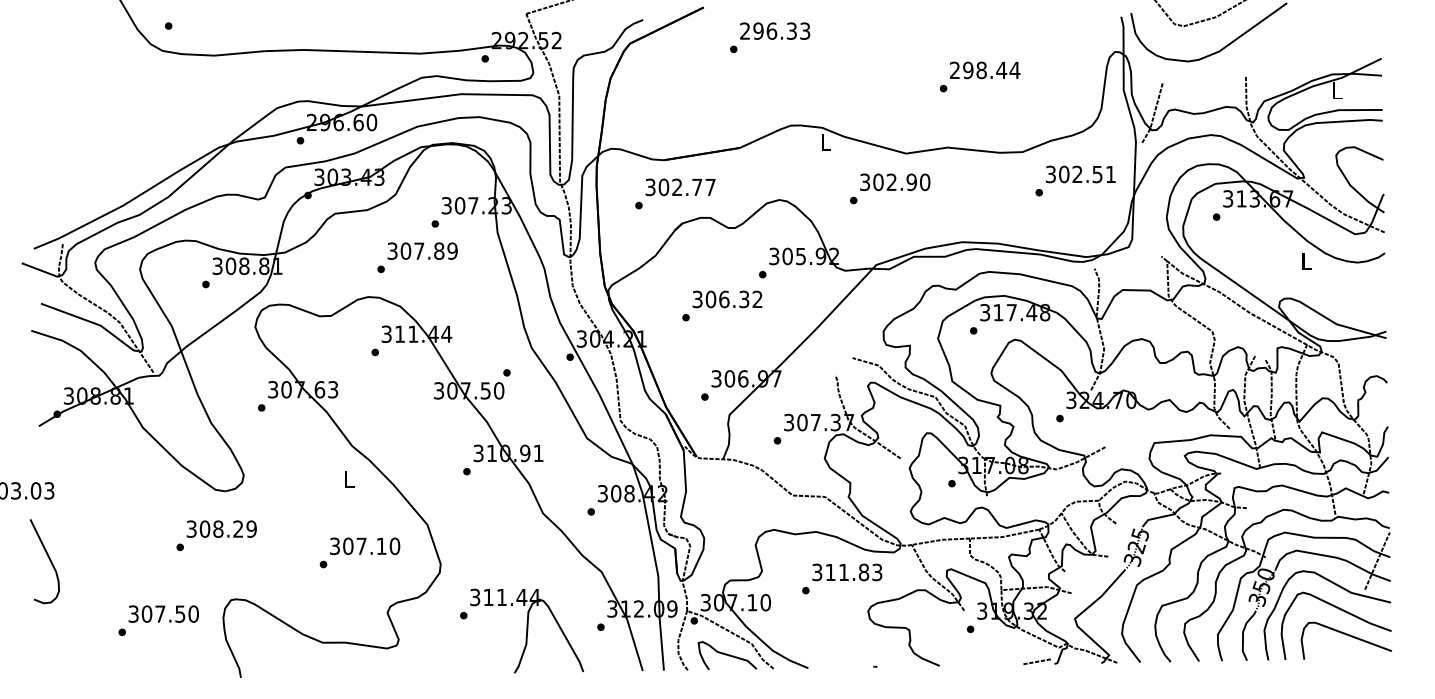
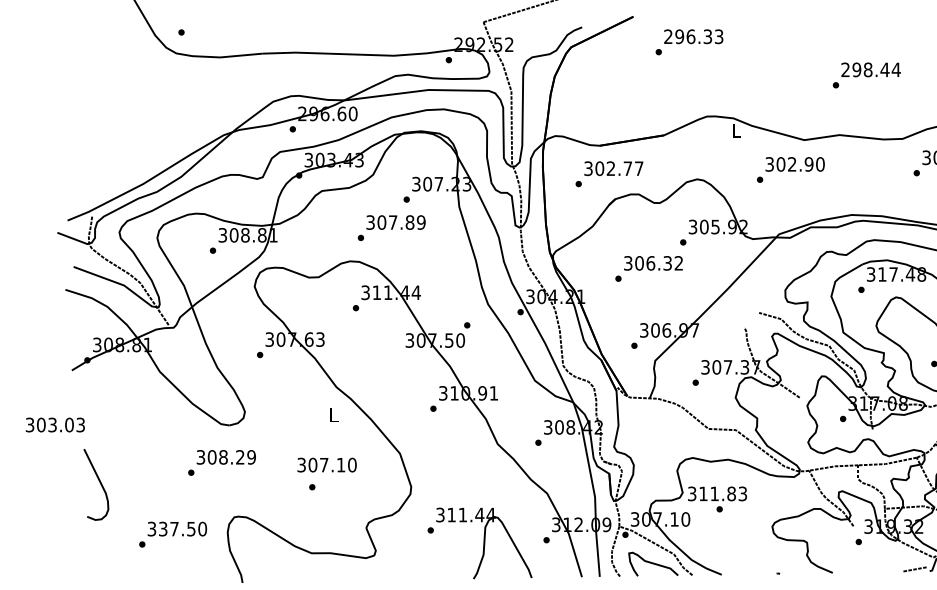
text: (365, 546) -> (327, 465), moved
curve: (48, 558) -> (99, 482), moved
text: (847, 572) -> (717, 493), moved
text: (146, 613) -> (162, 528), 307.50 -> 337.50

